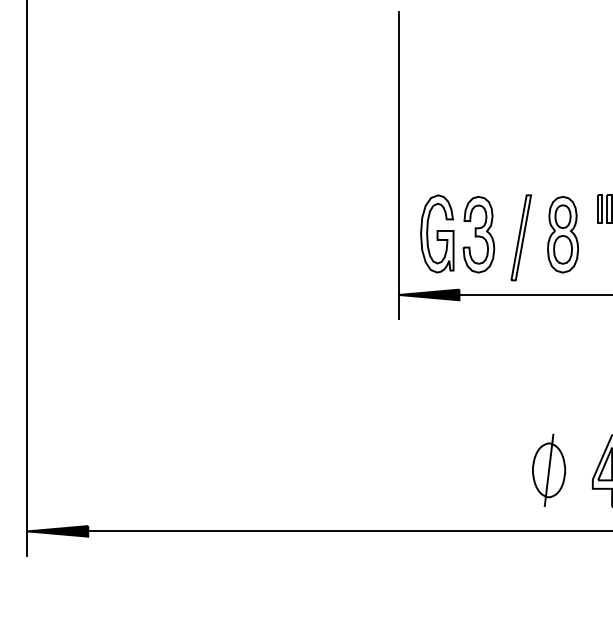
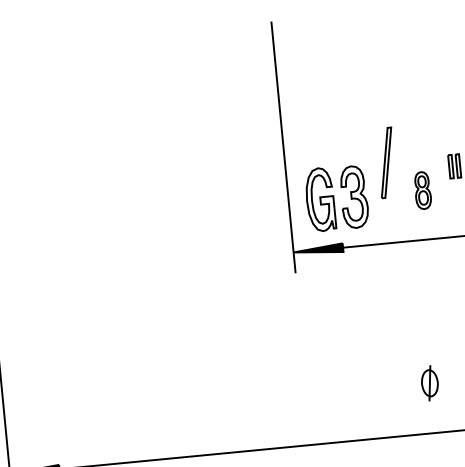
part: (563, 234) -> (423, 190), size x0.6
part: (521, 237) -> (386, 162), moved
part: (549, 469) -> (430, 382), size x0.6

